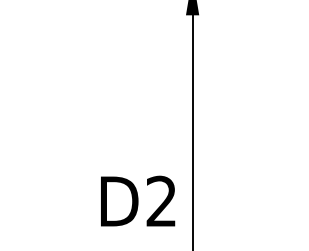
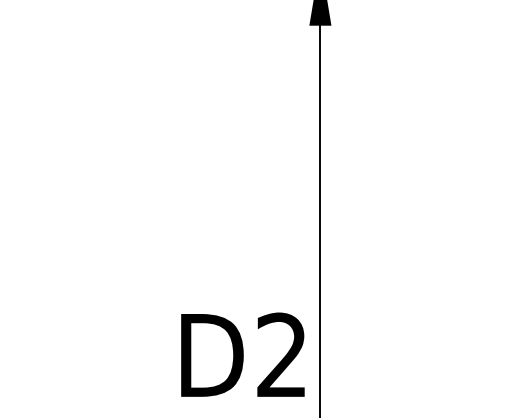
text: (138, 200) -> (243, 353), moved

